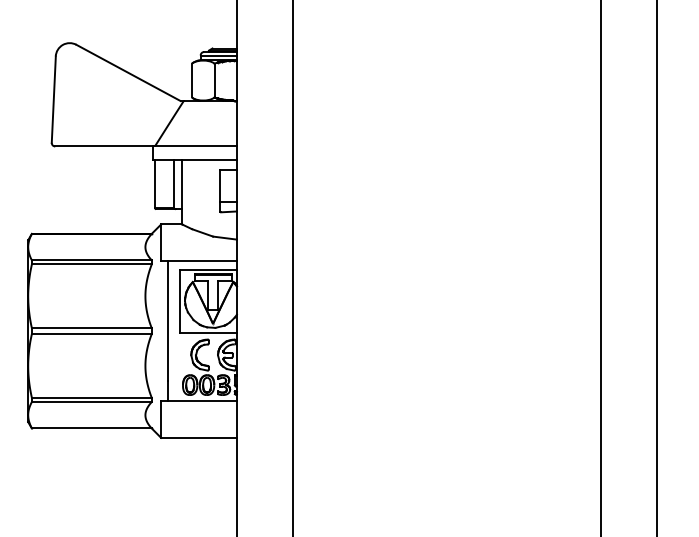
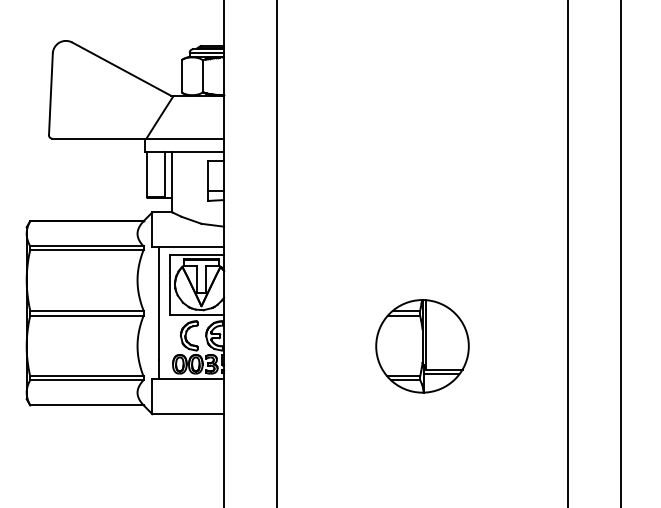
part: (446, 366) -> (422, 346), added

